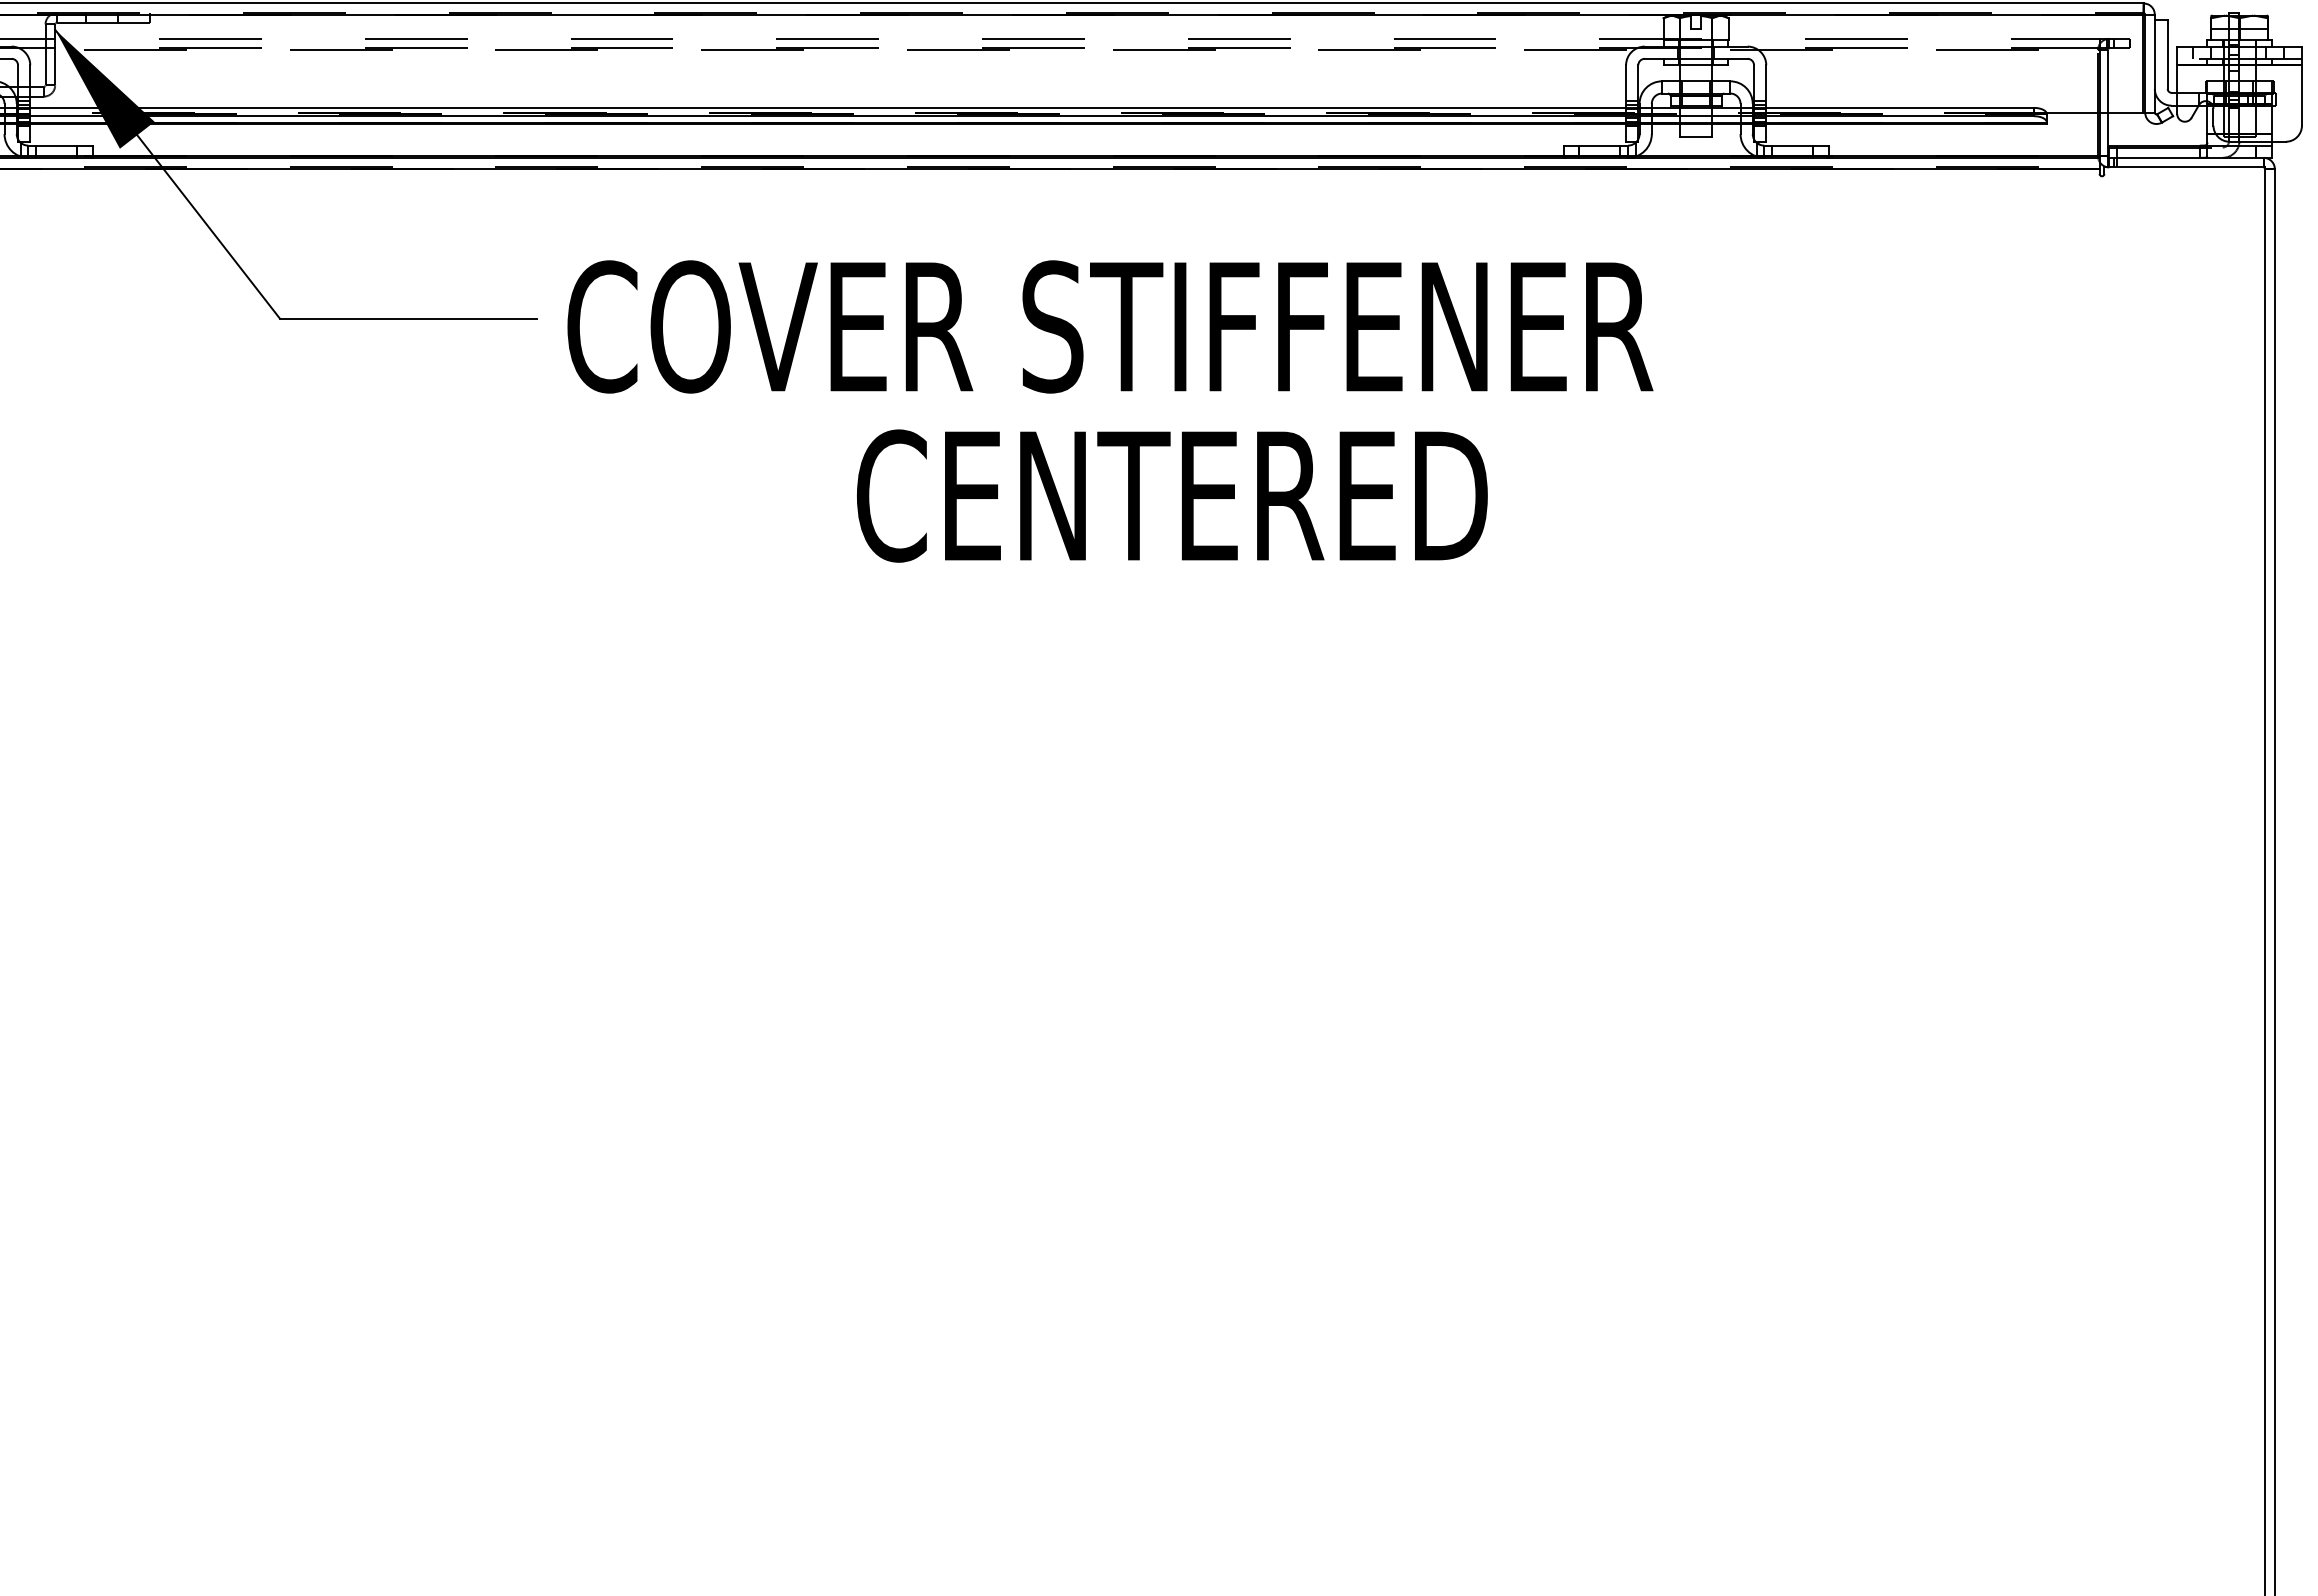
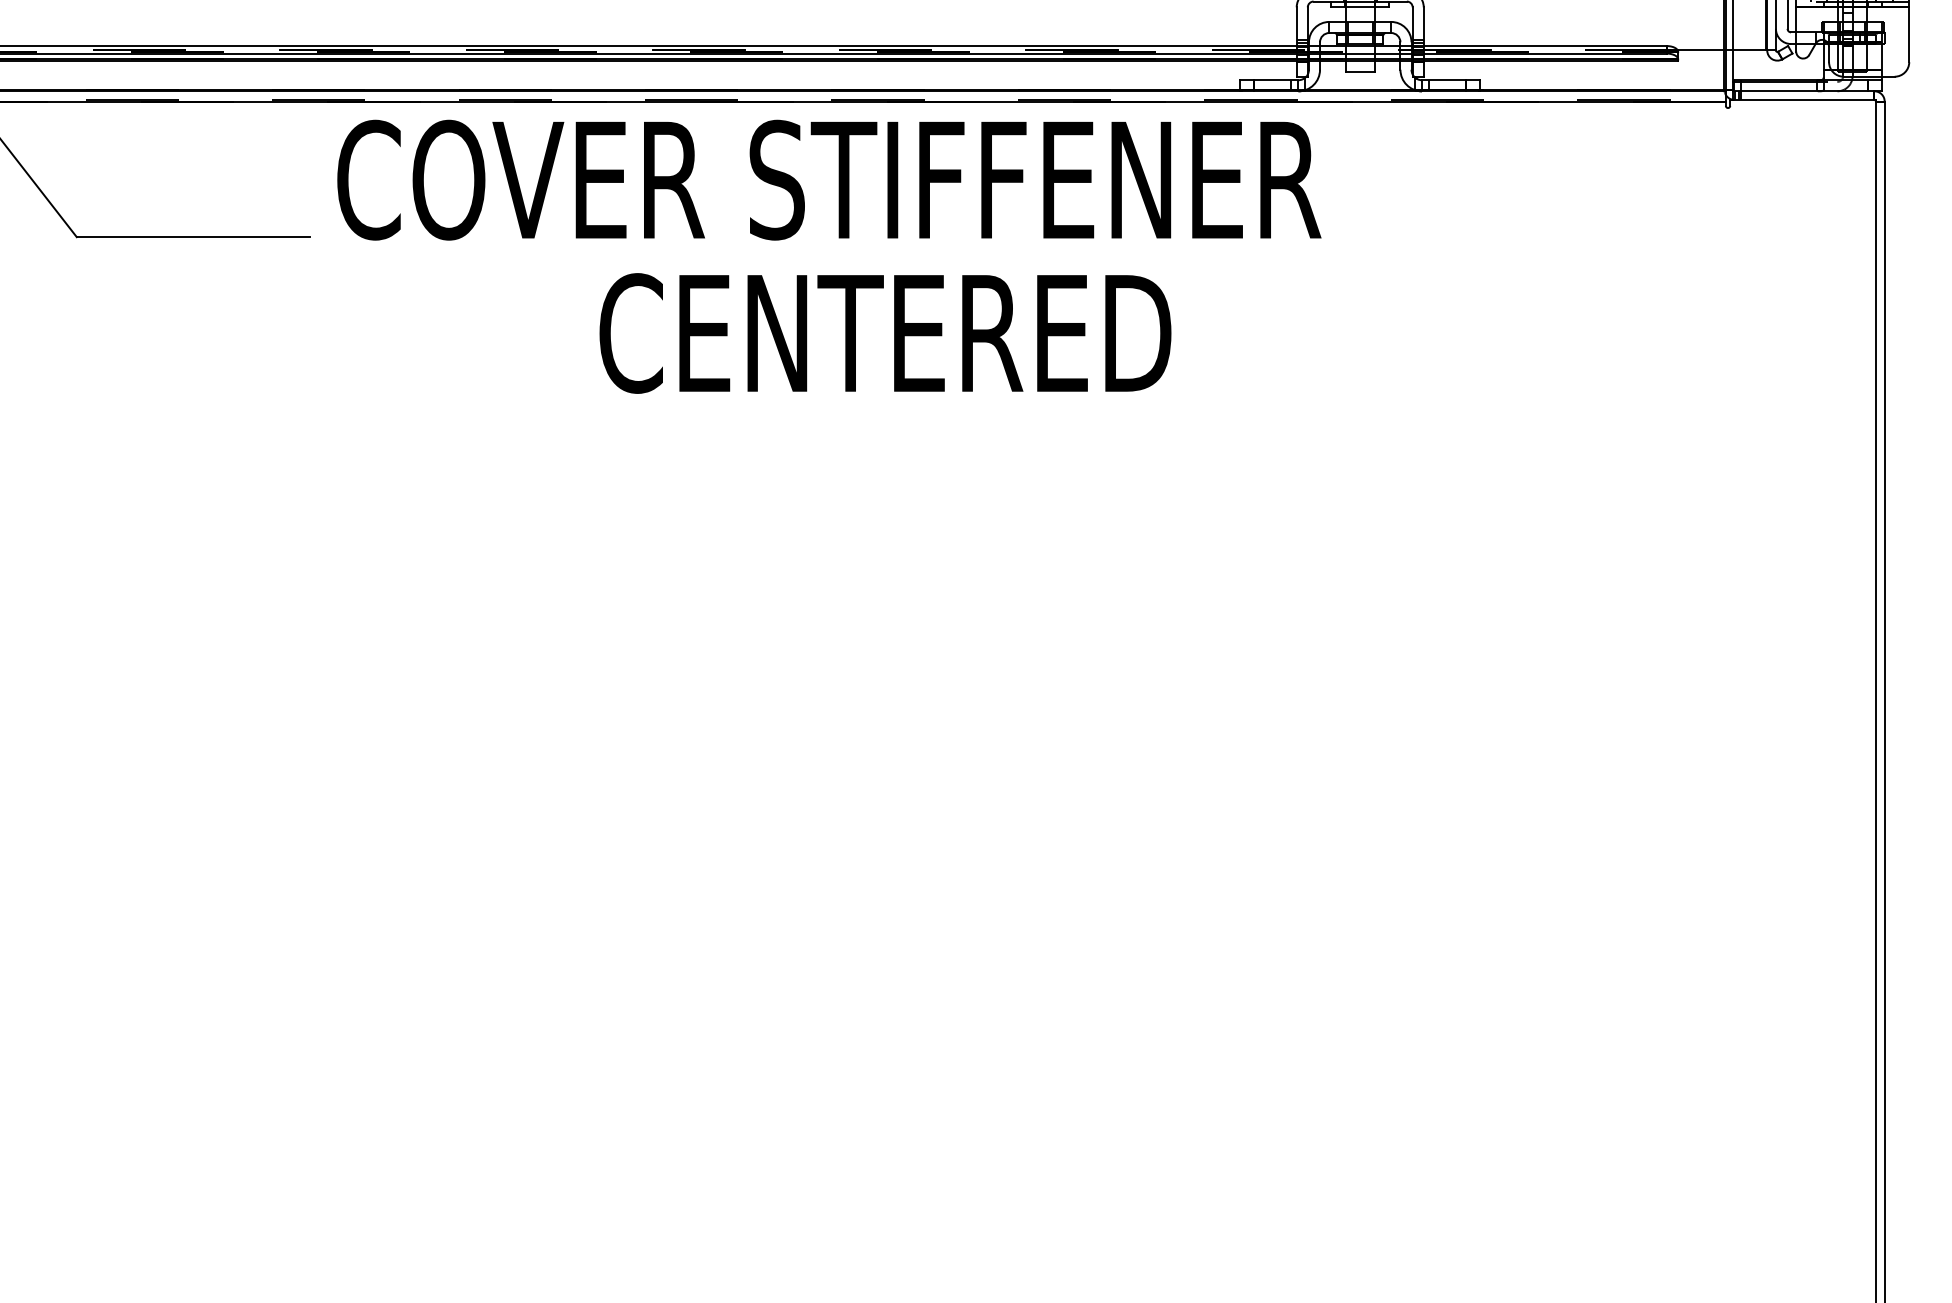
text: (1110, 411) -> (829, 256), moved

